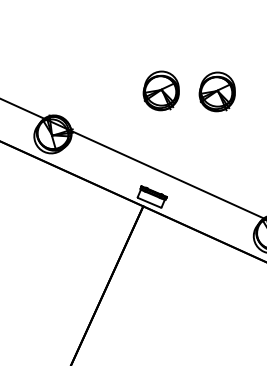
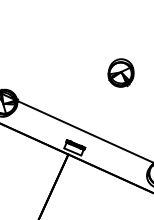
part: (160, 90) -> (80, 71), removed

